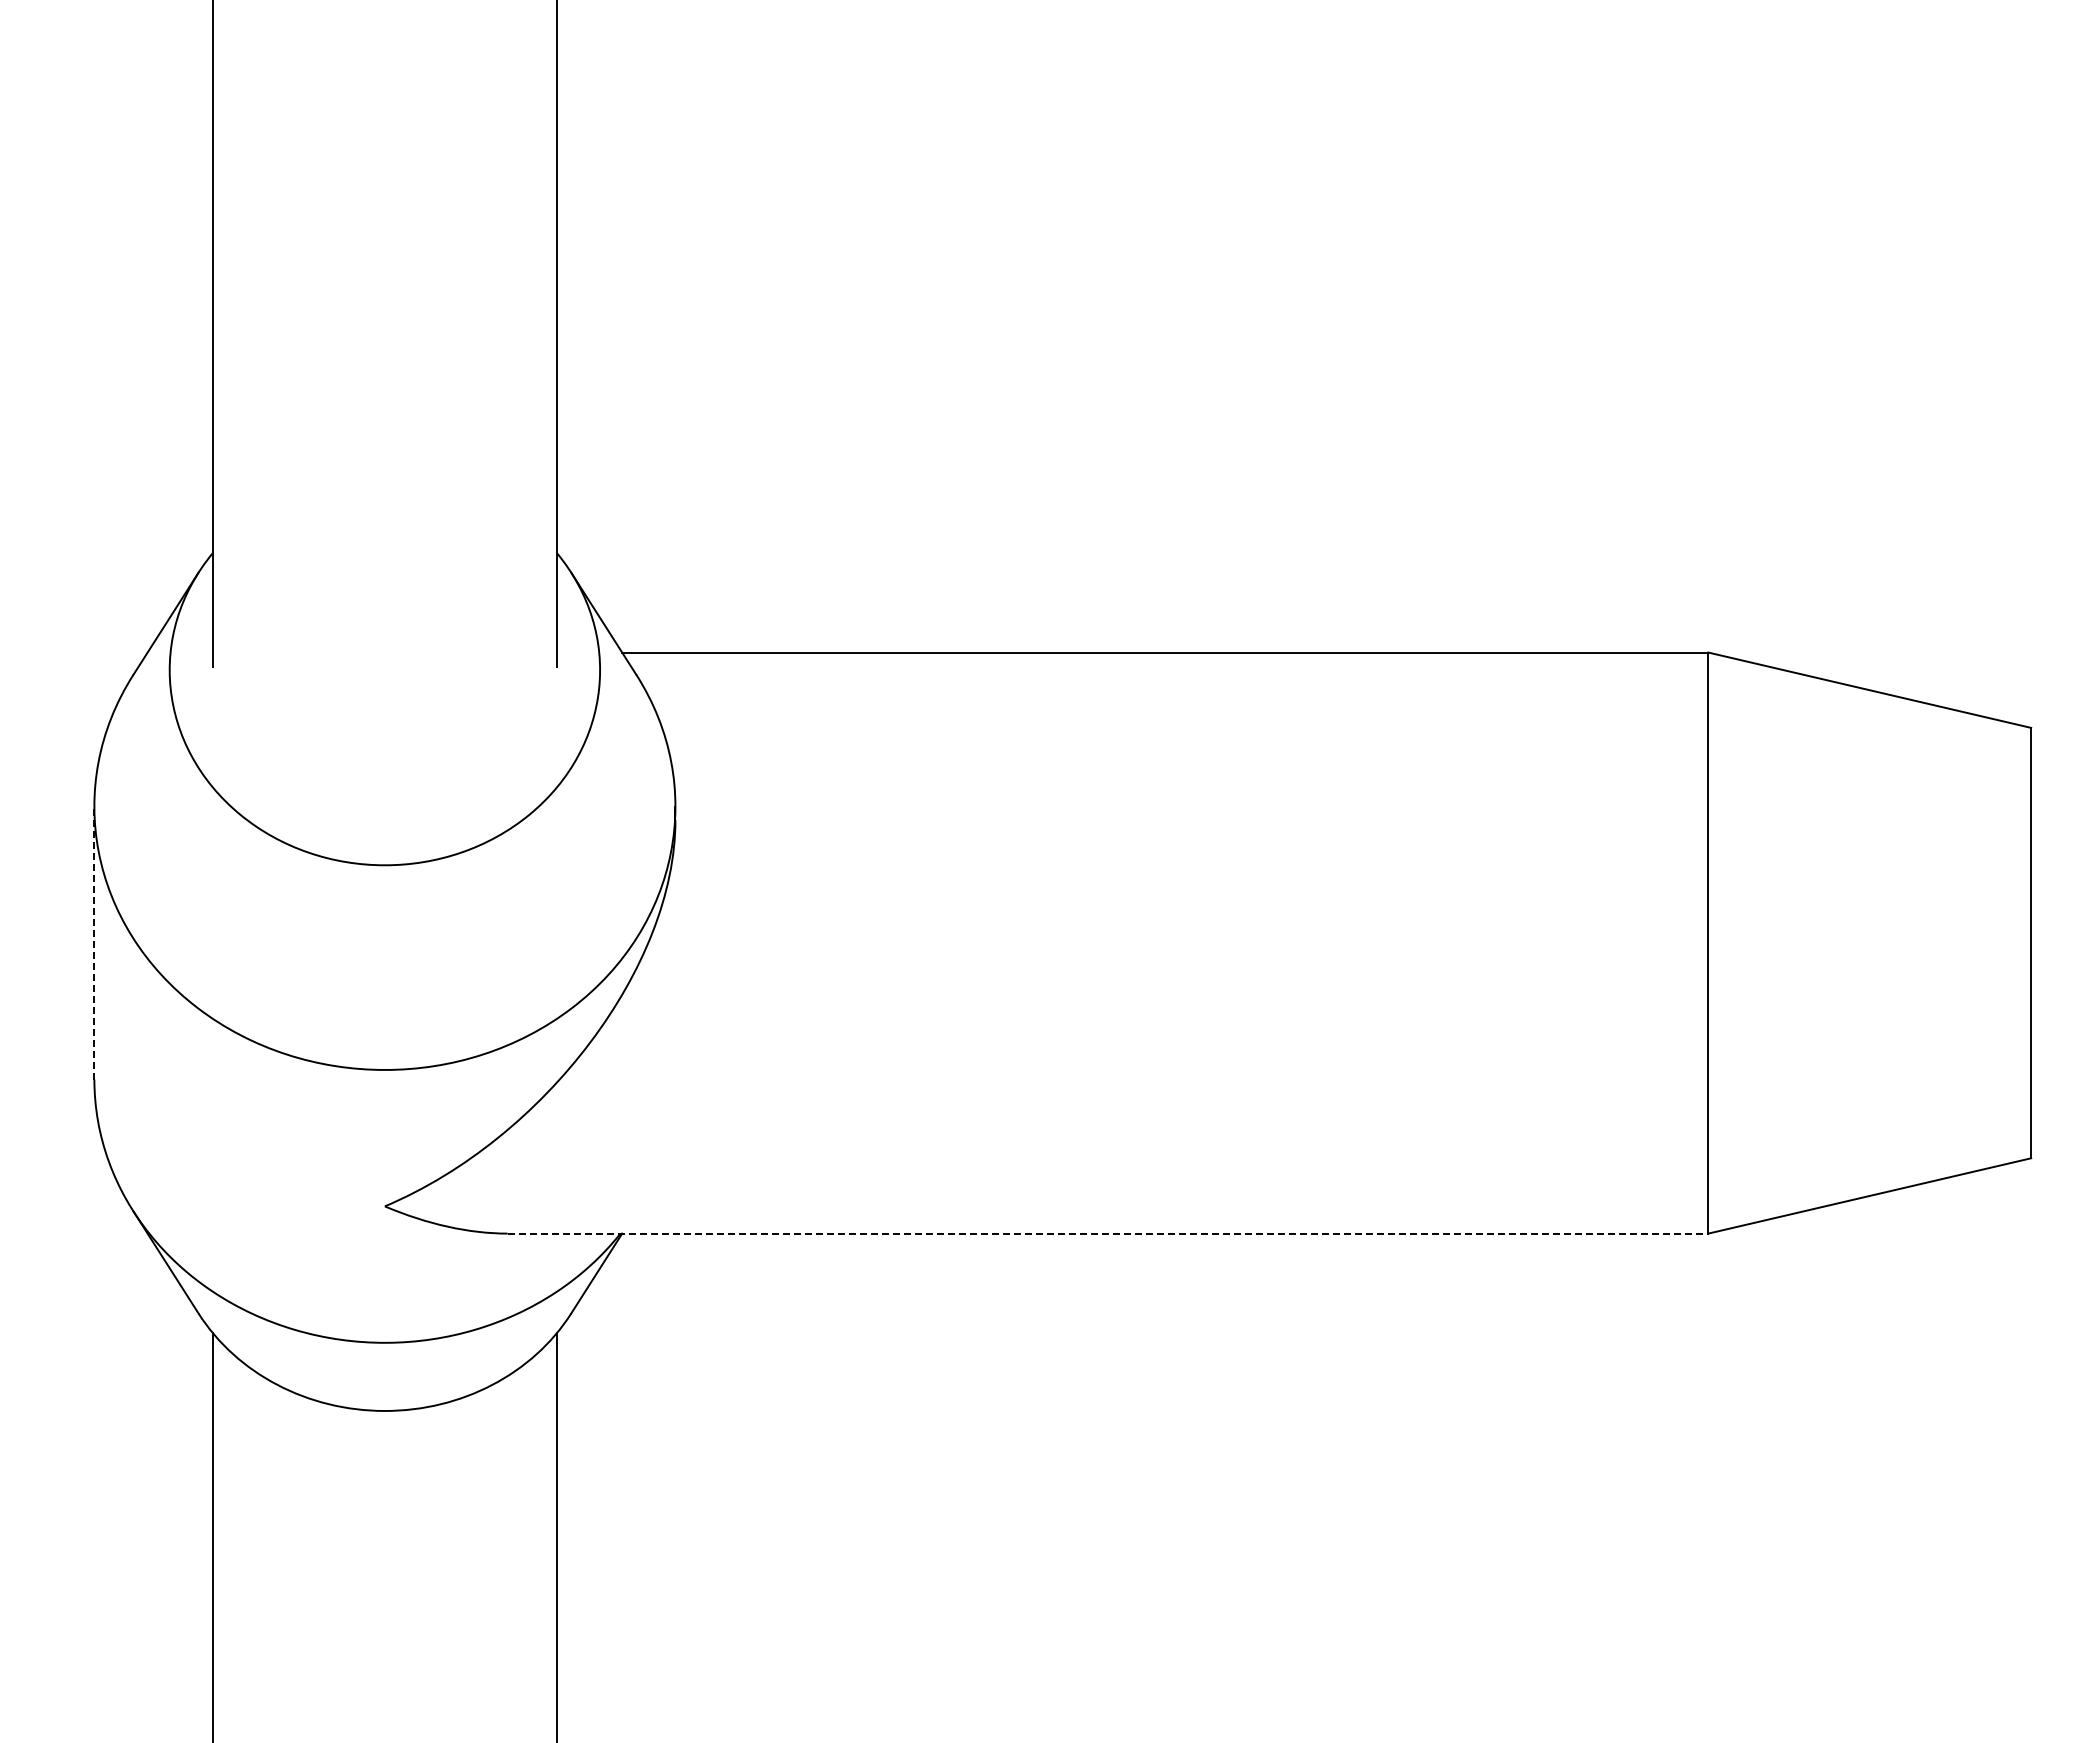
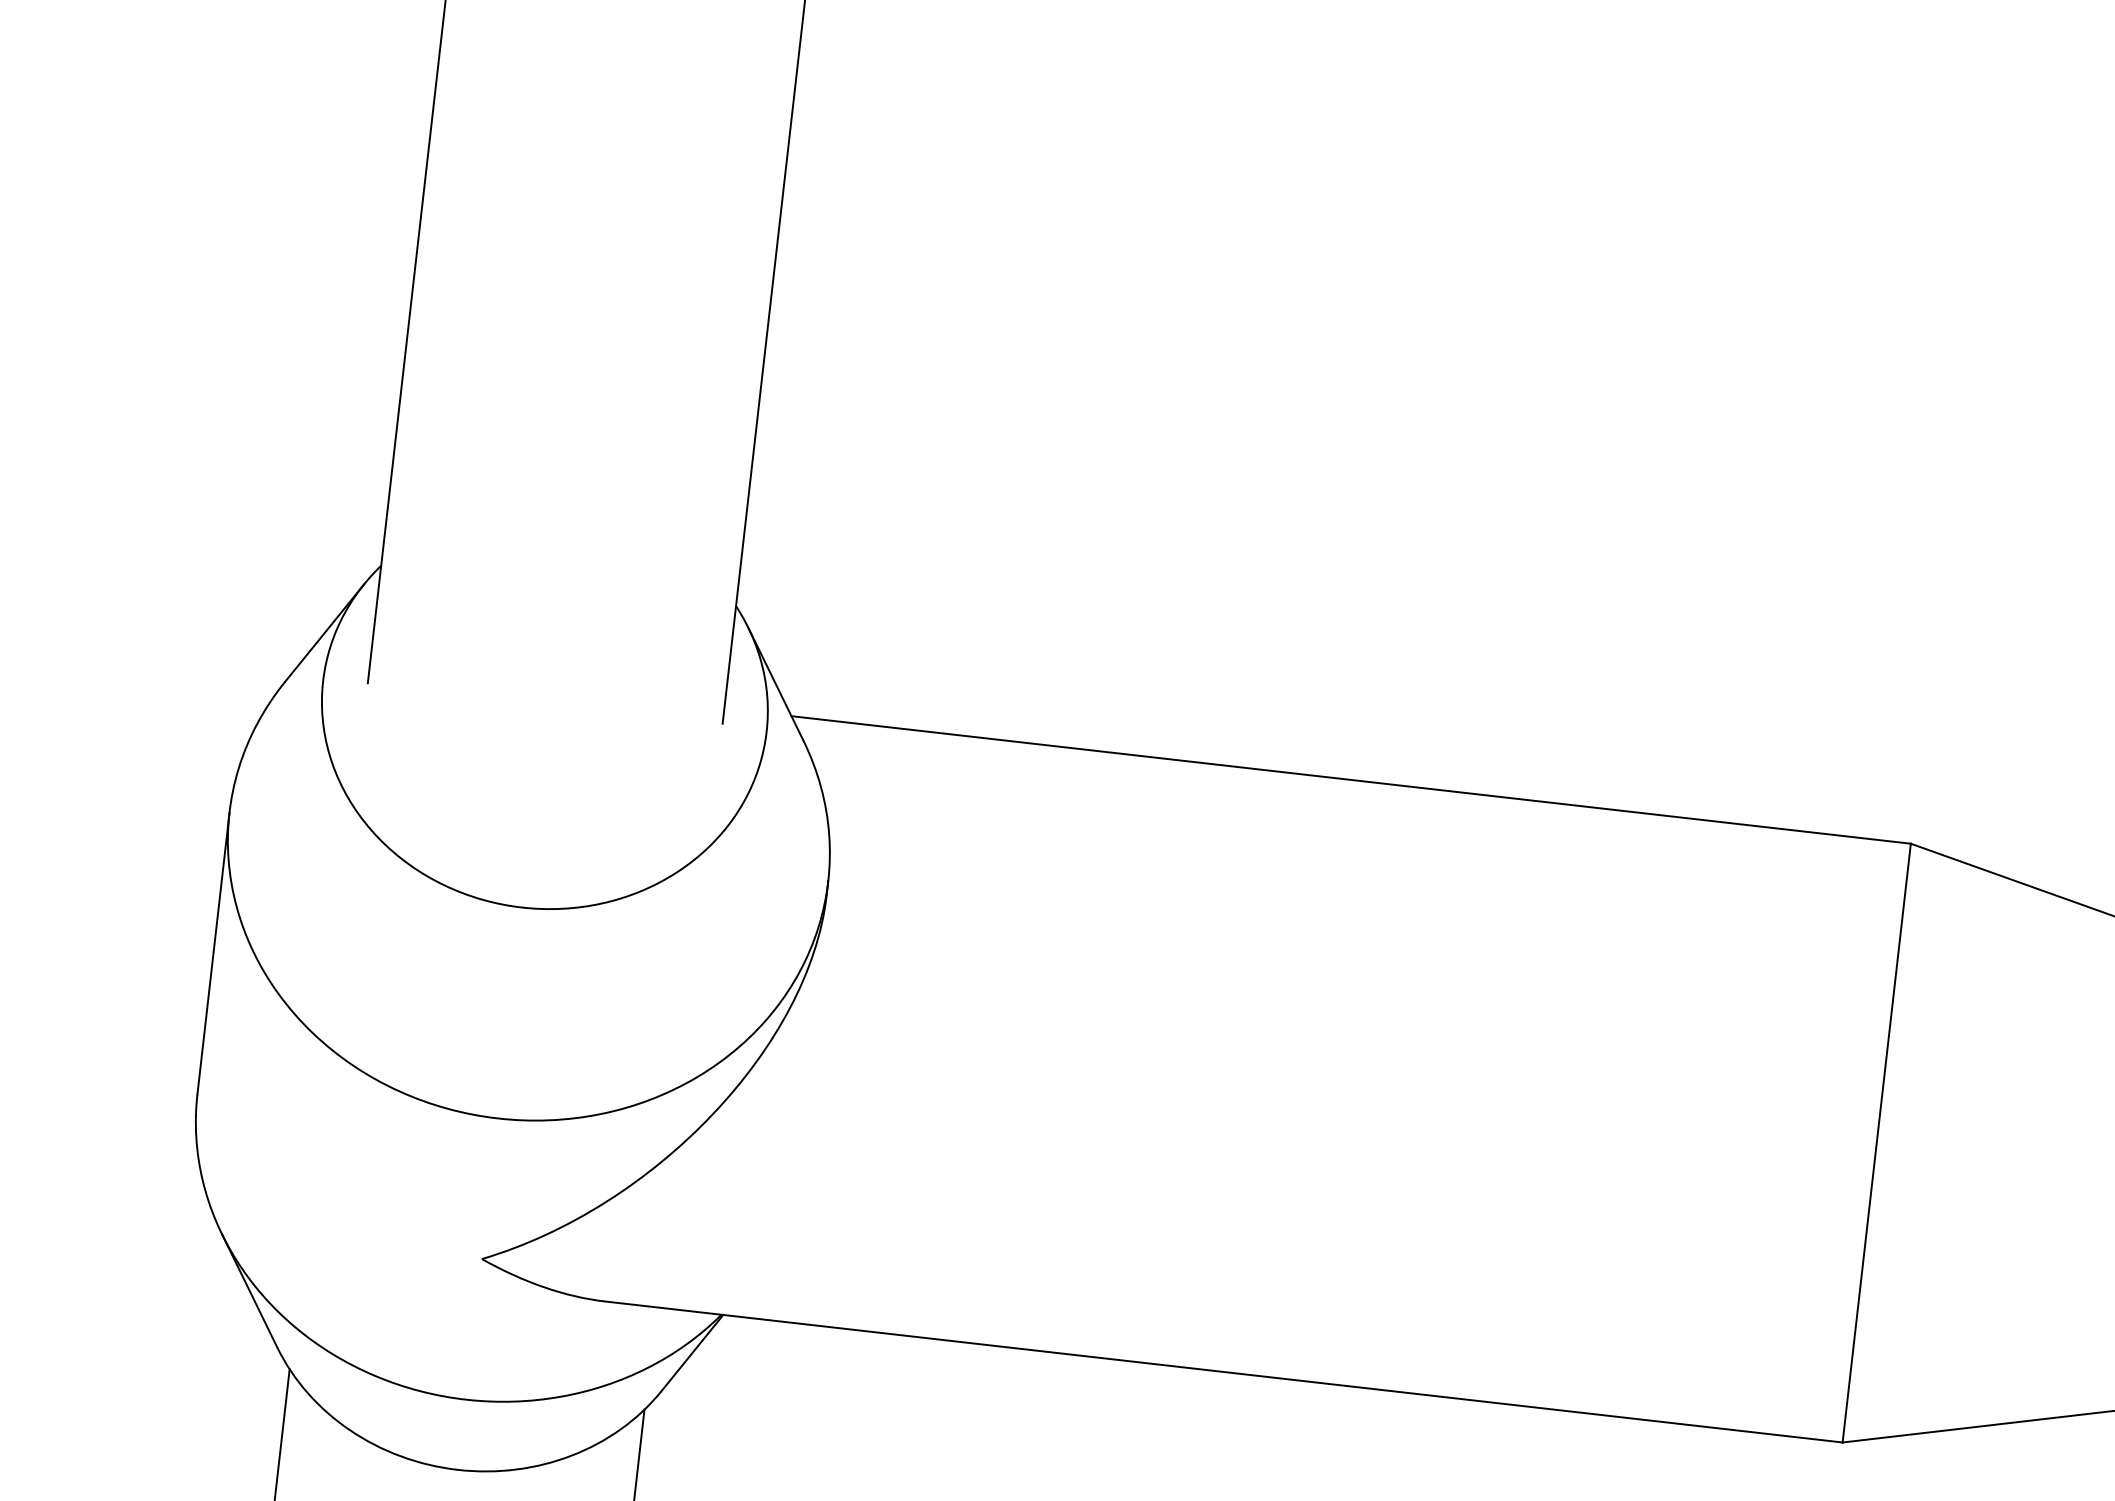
line: (94, 942) -> (213, 952), dashed -> solid
line: (1108, 1233) -> (1224, 1371), dashed -> solid

